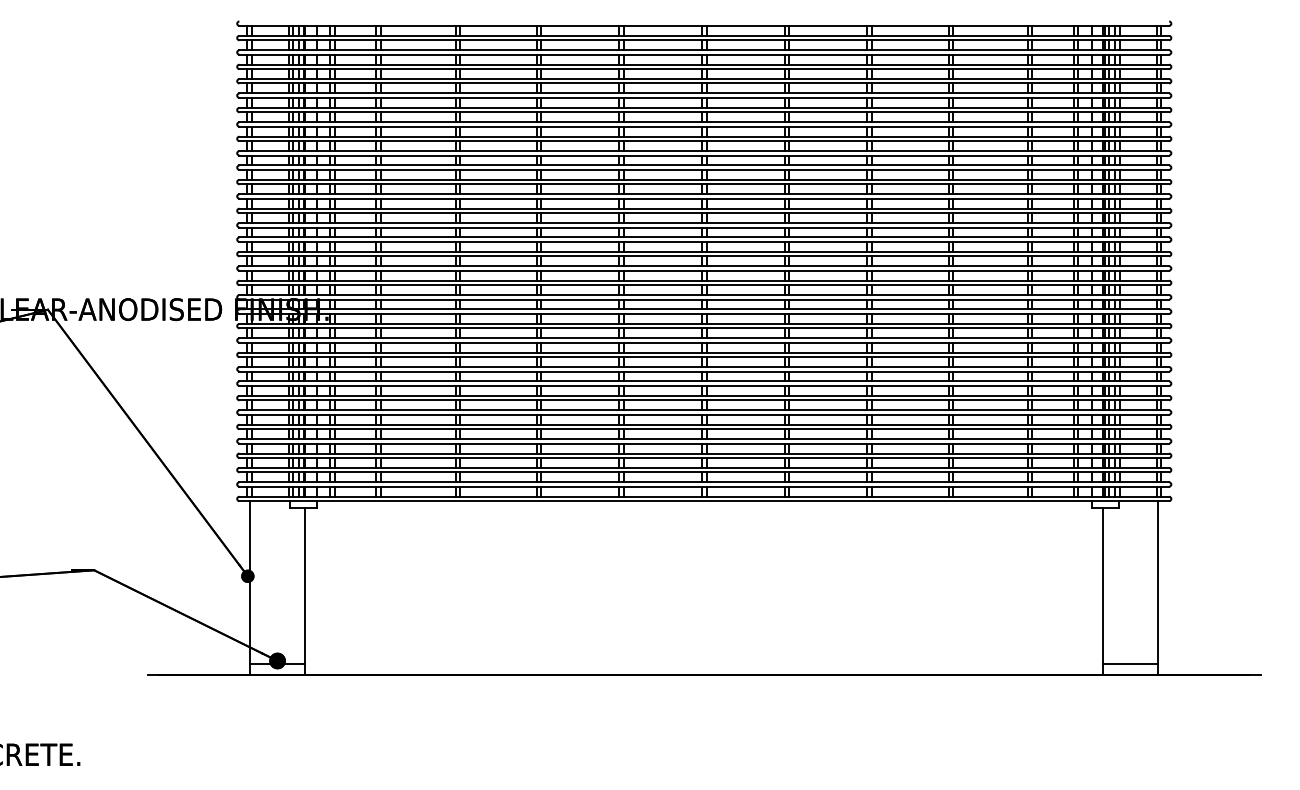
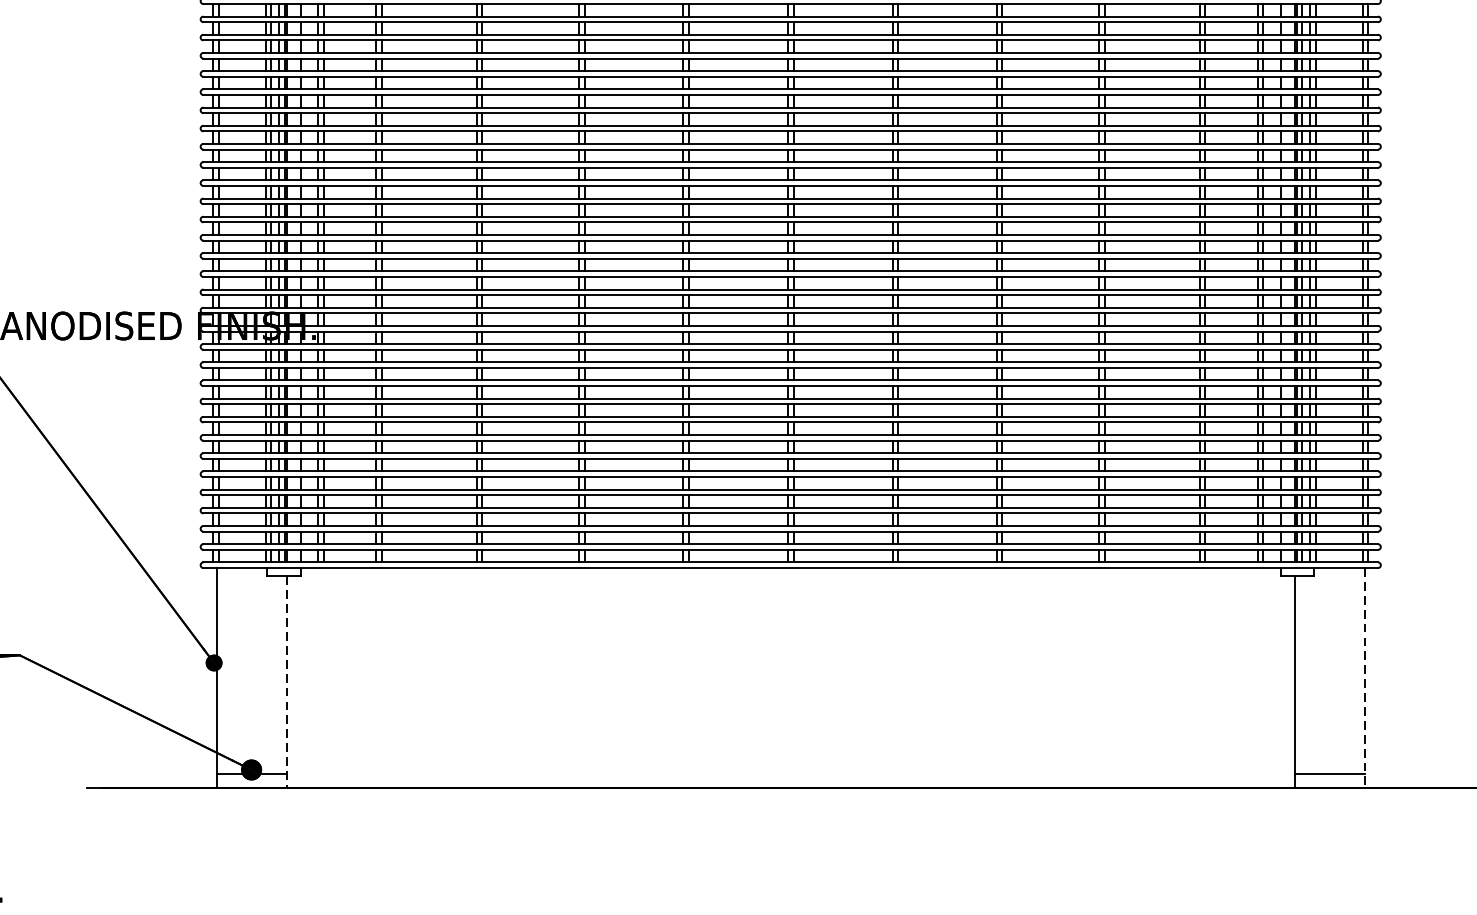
line: (1158, 588) -> (1364, 678), solid -> dashed
line: (305, 591) -> (286, 682), solid -> dashed

